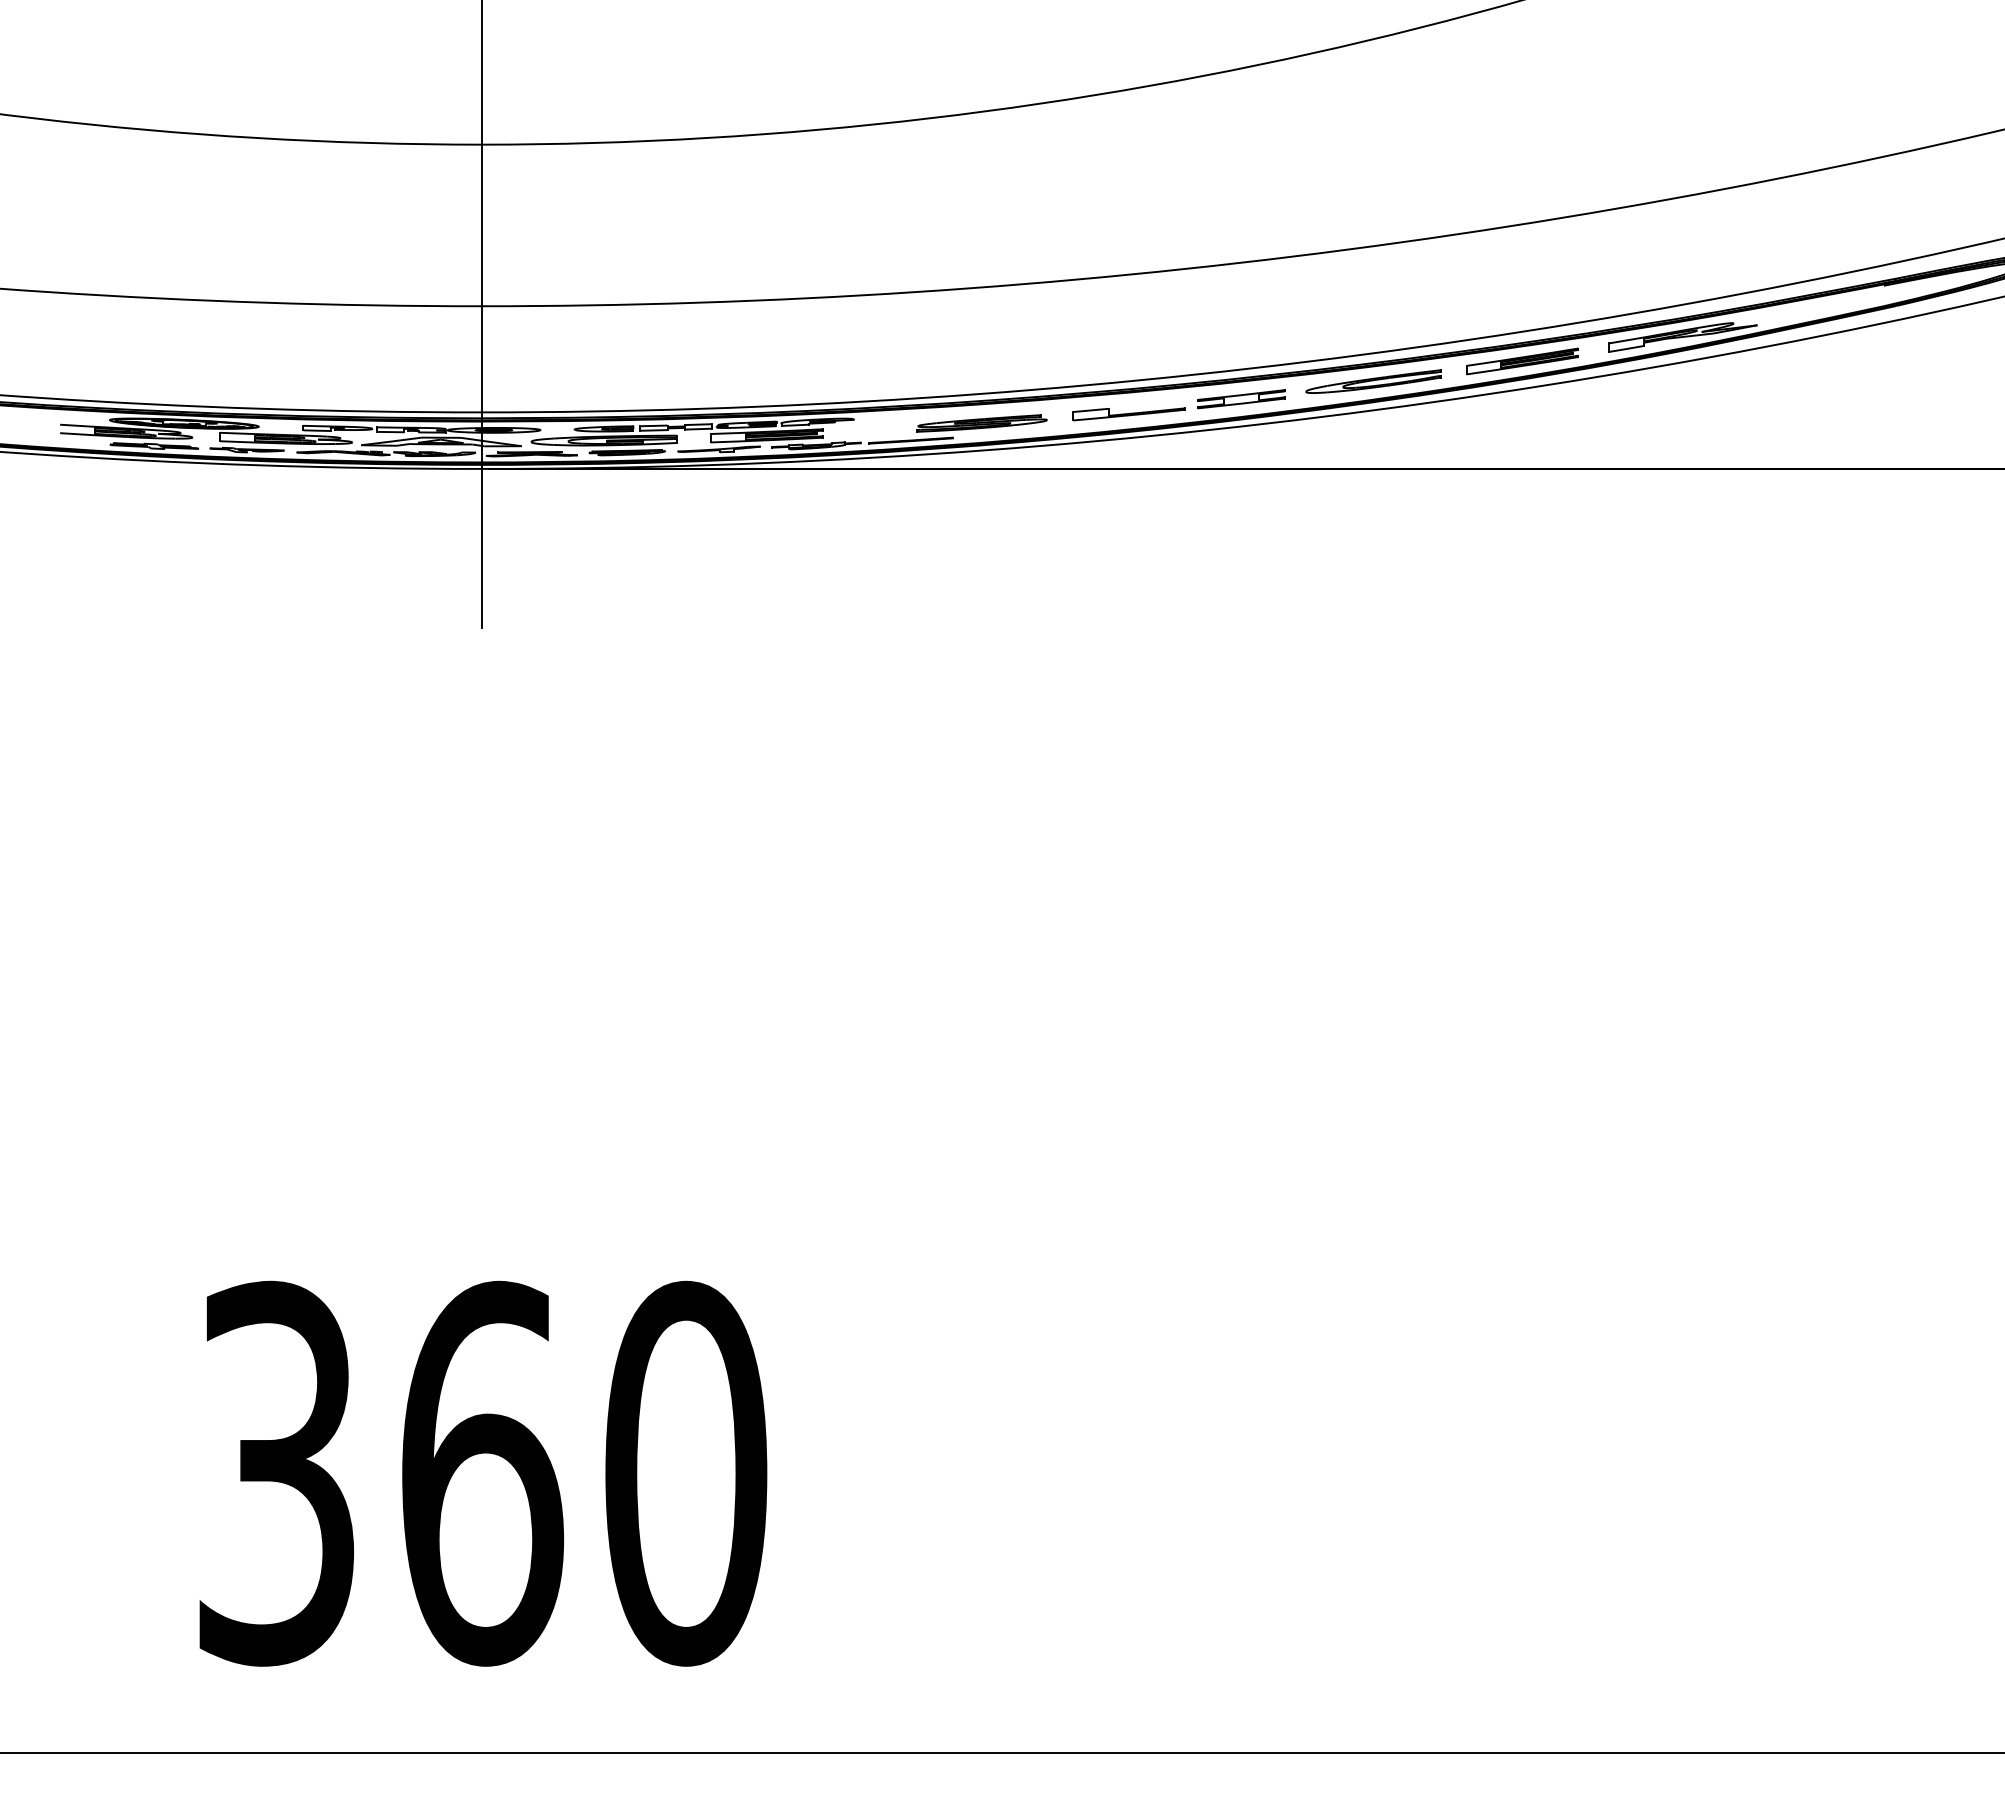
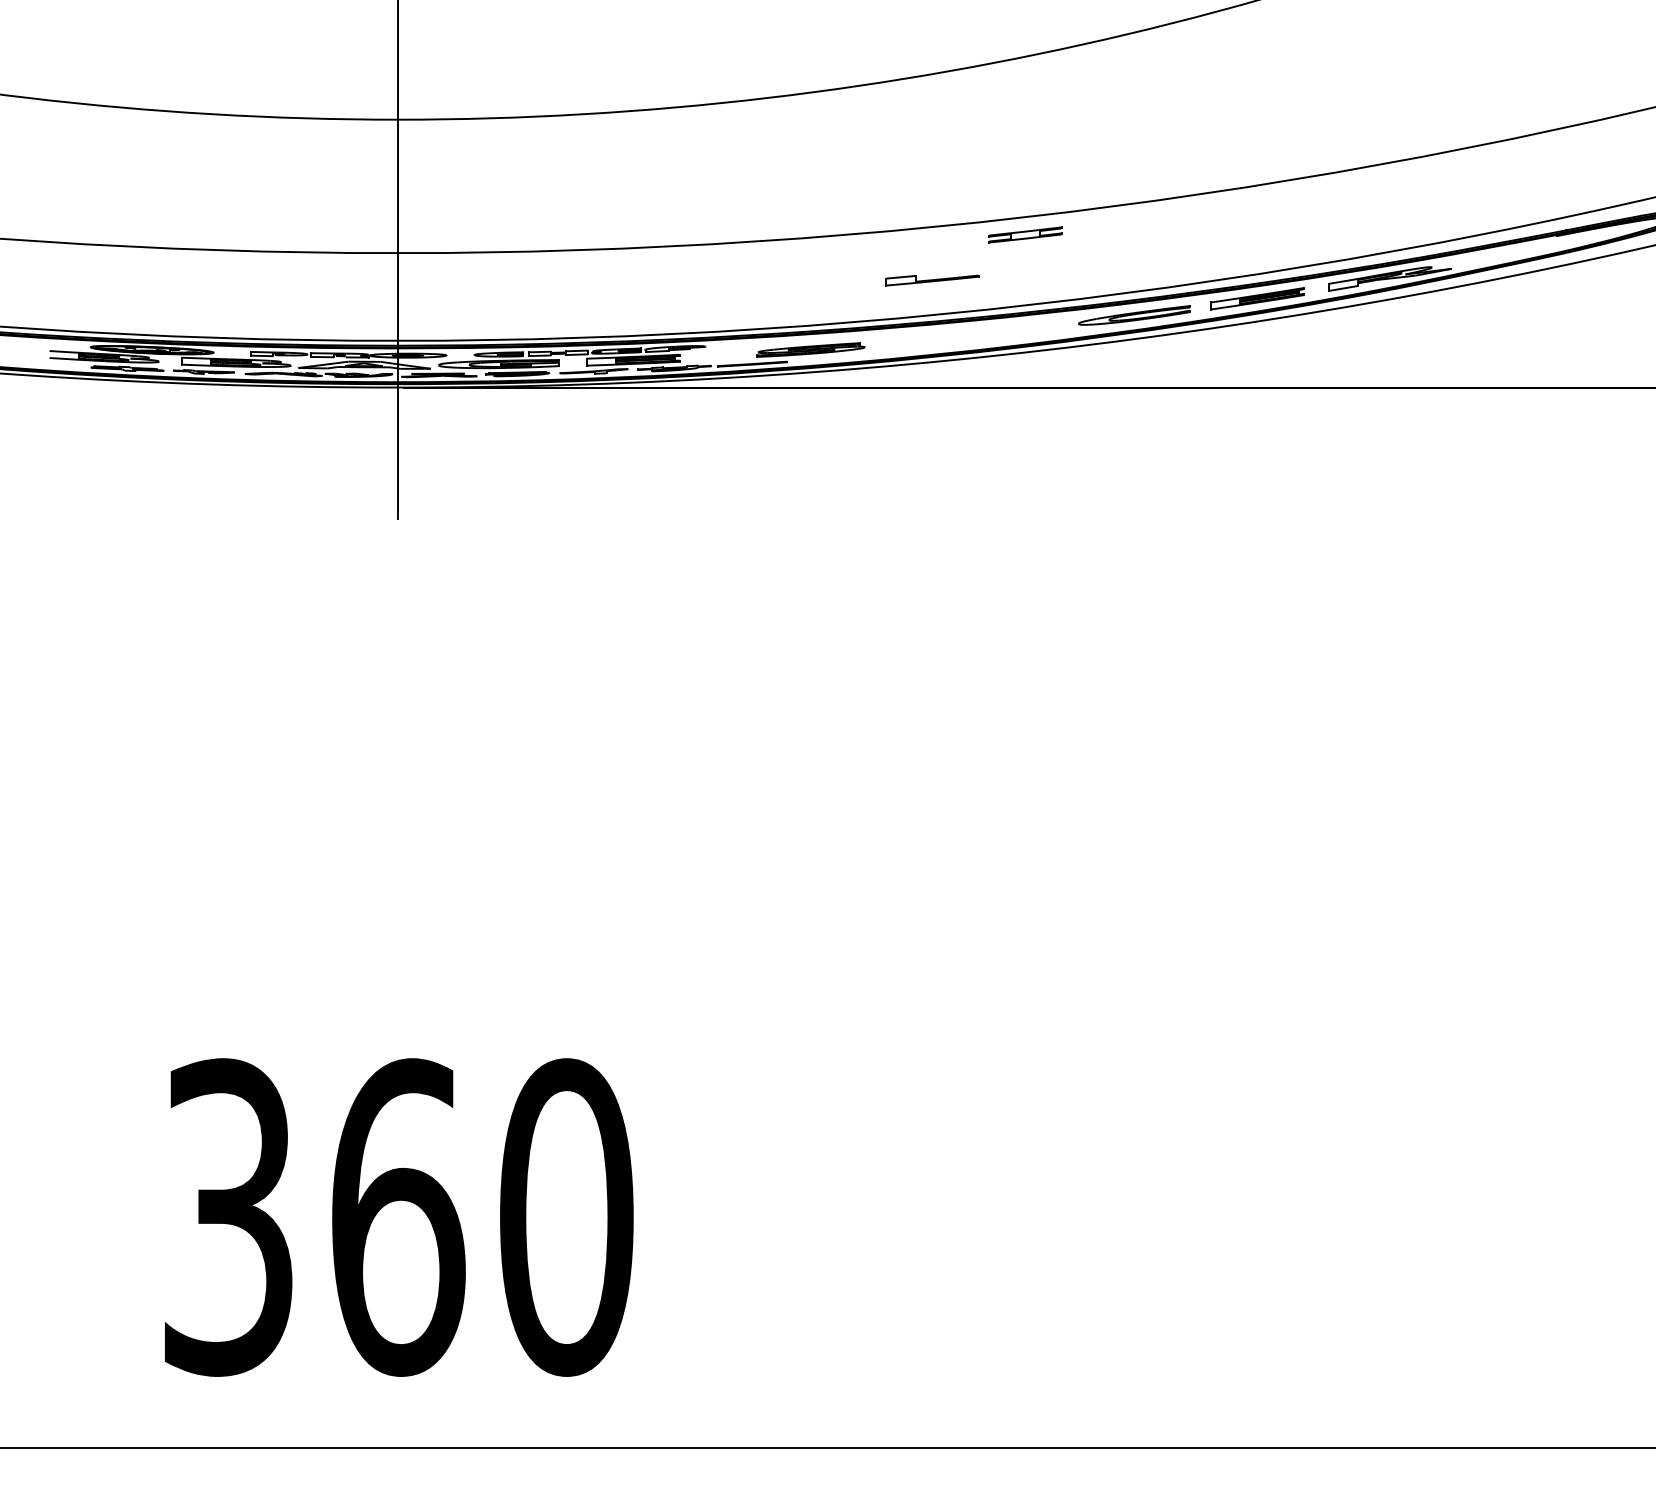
part: (1241, 399) -> (1025, 235), moved
part: (1128, 414) -> (932, 280), moved

